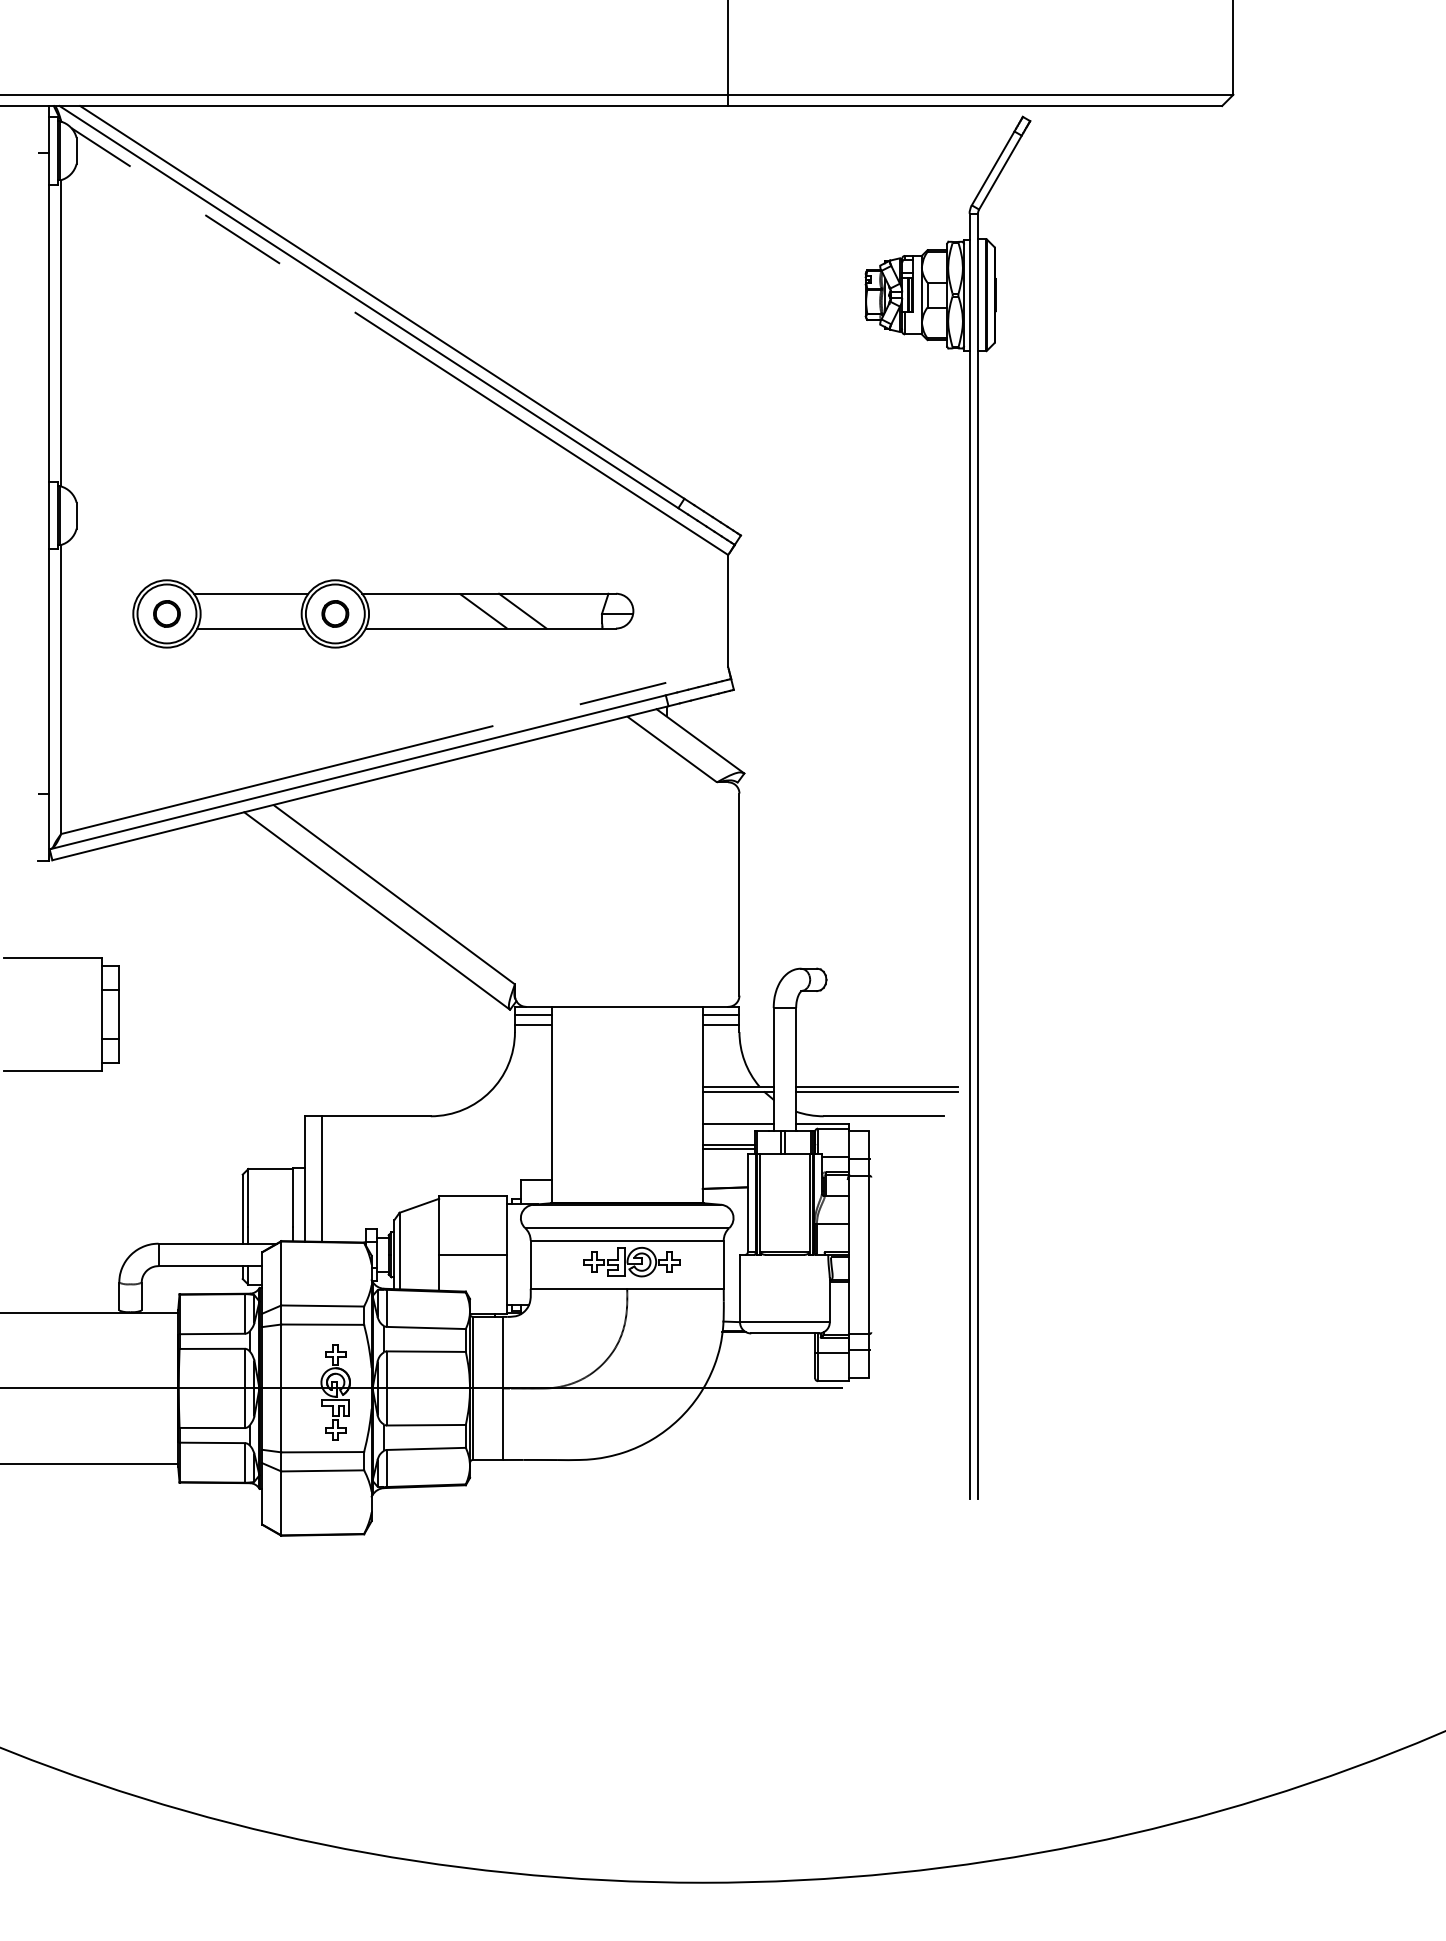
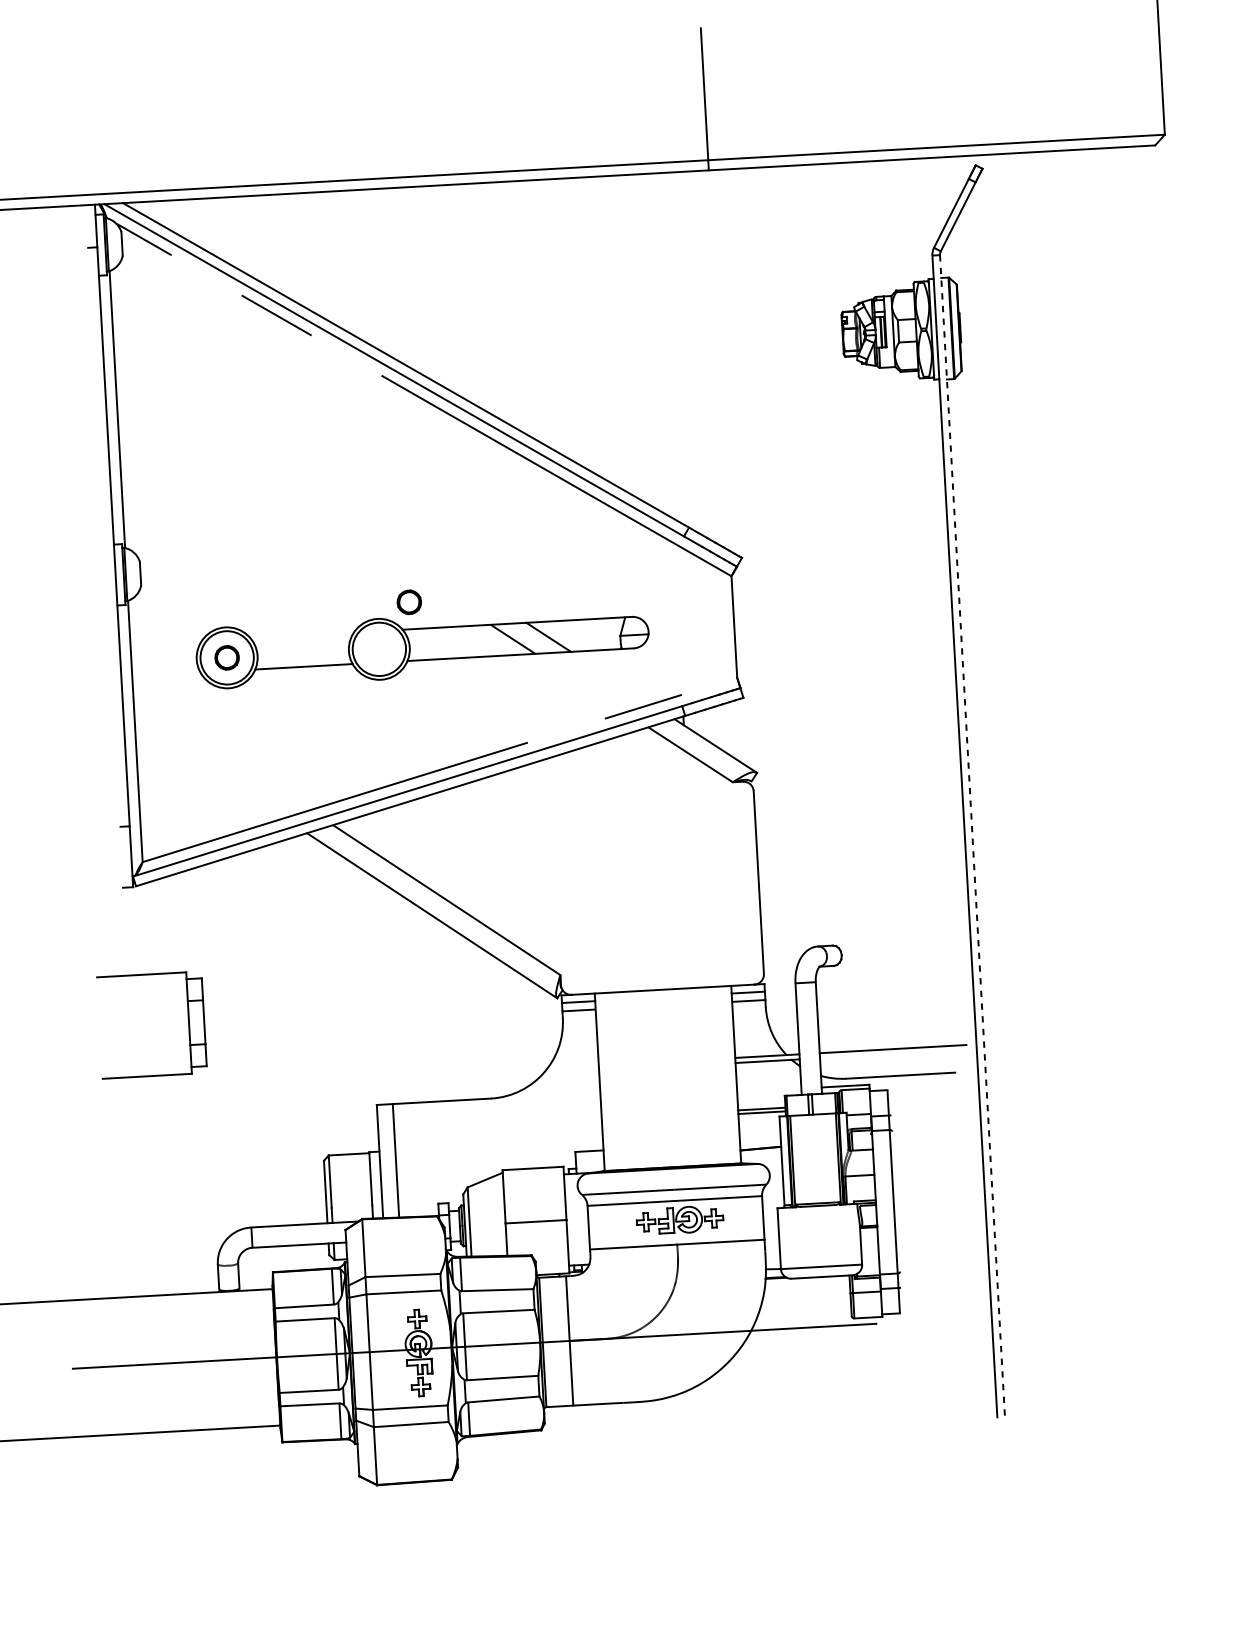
line: (250, 593) -> (301, 635), removed
part: (335, 613) -> (409, 601), moved
line: (978, 856) -> (972, 836), solid -> dashed
line: (877, 1092) -> (893, 1054), removed
line: (737, 1124) -> (768, 1090), removed

